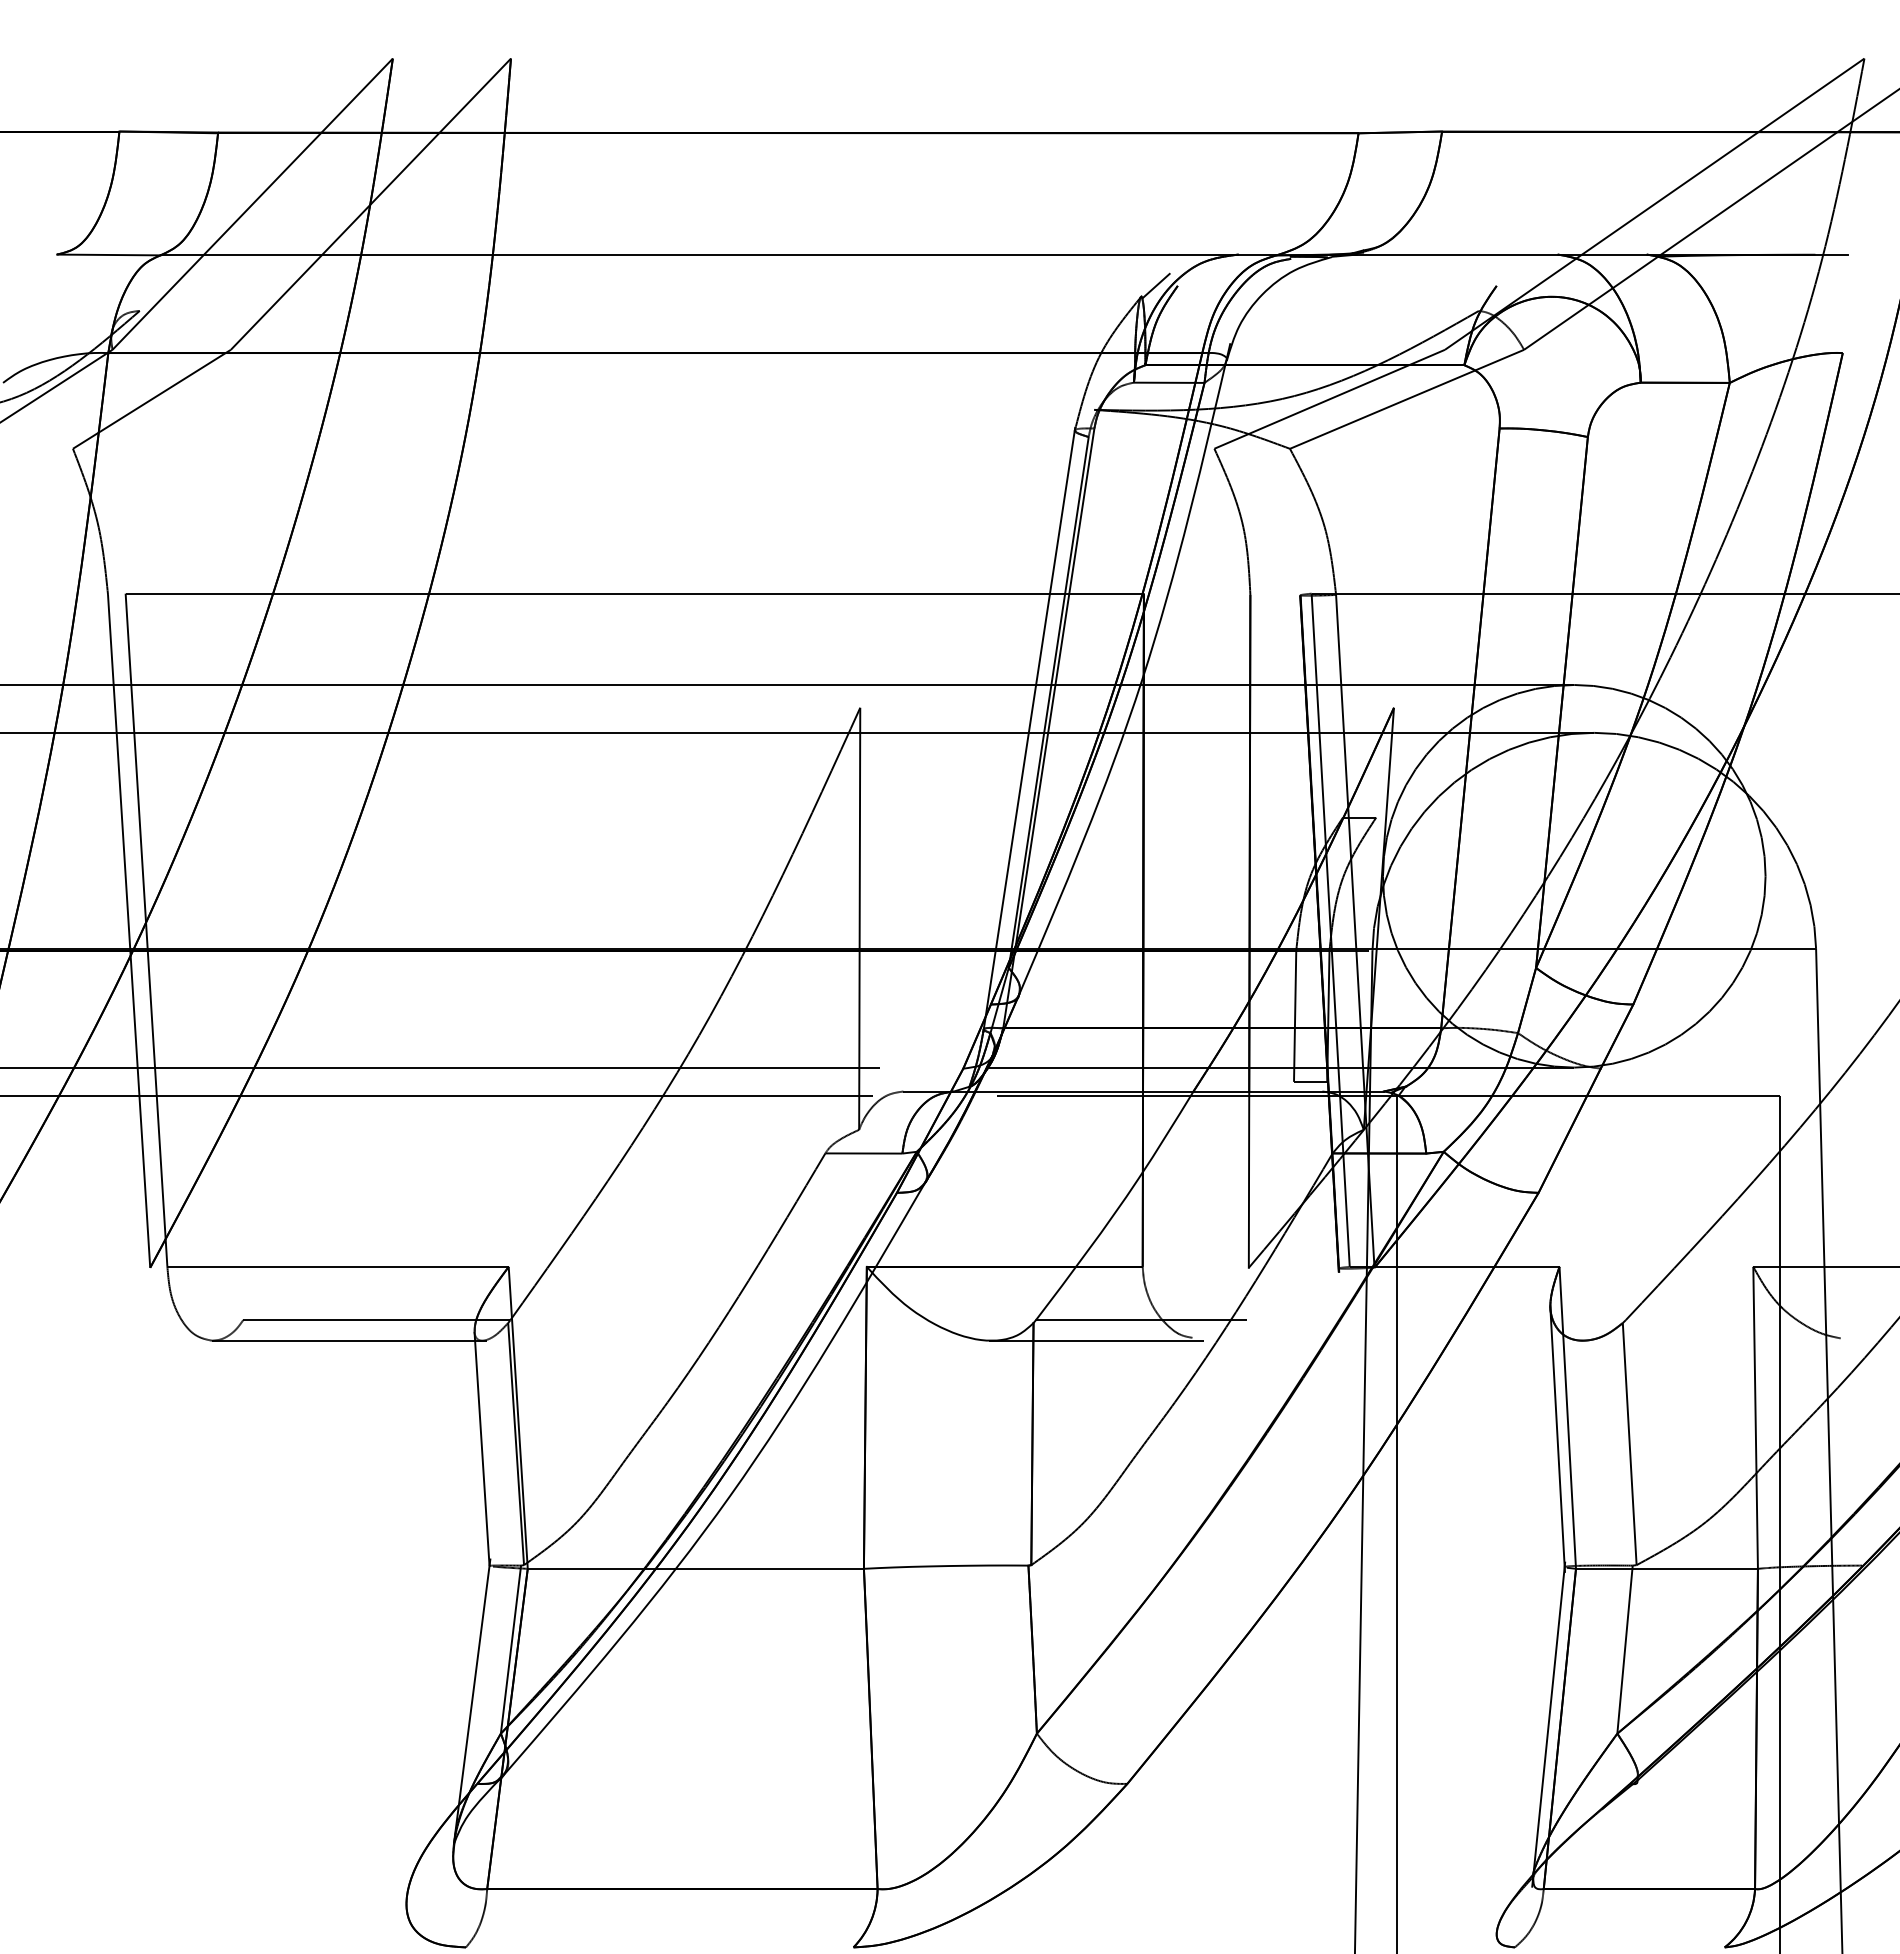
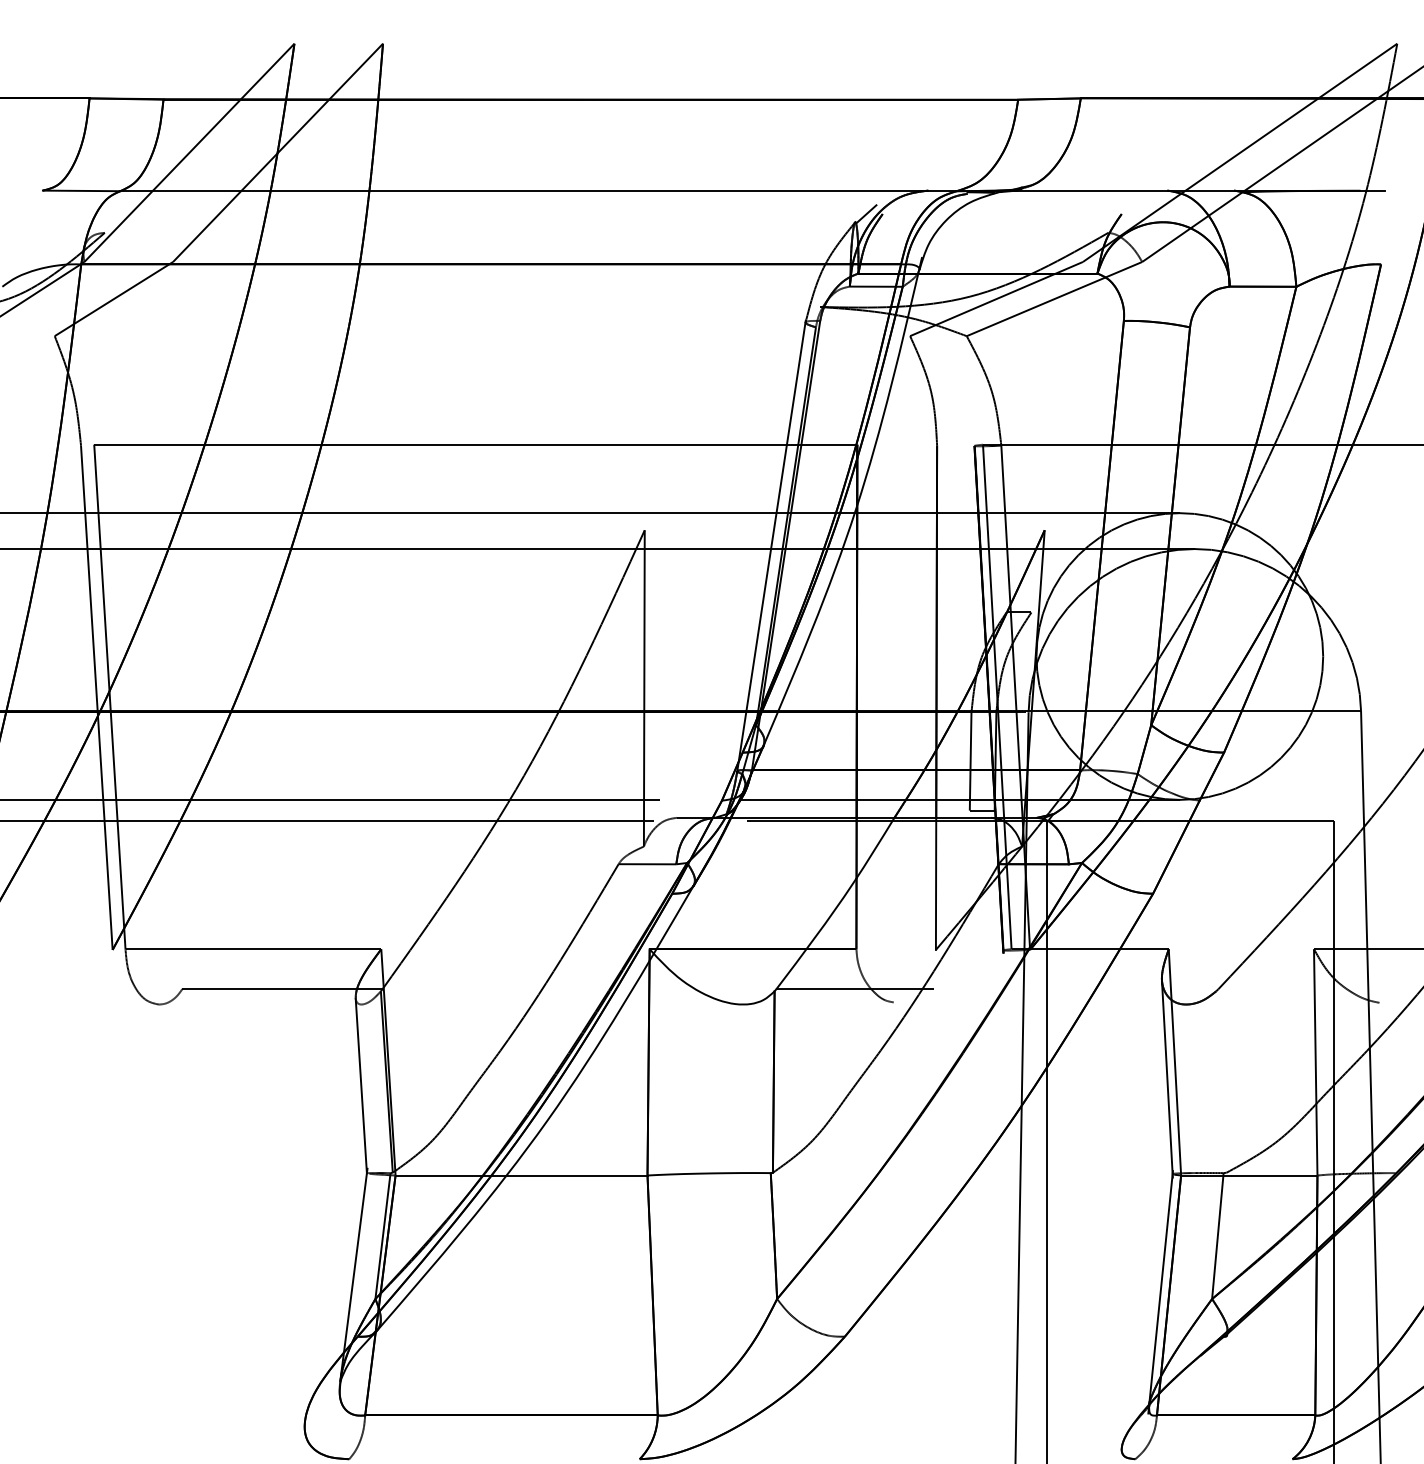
line: (349, 1340) -> (261, 1004), removed
line: (1096, 1340) -> (821, 1004), removed
line: (1629, 1444) -> (1221, 1082), removed

